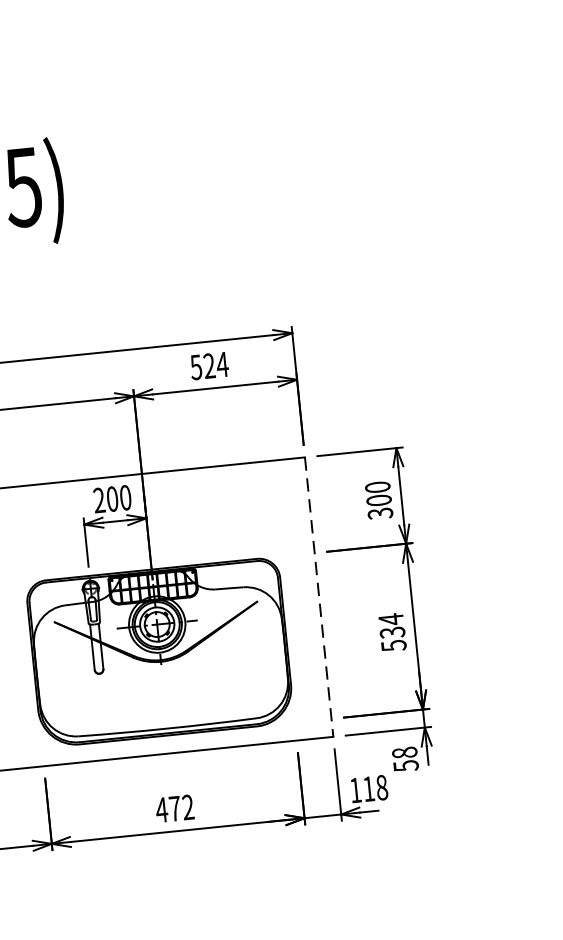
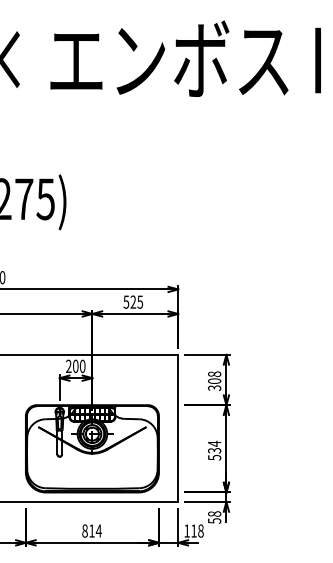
text: (222, 363) -> (140, 301), 524 -> 525
text: (377, 487) -> (214, 374), 300 -> 308
line: (319, 597) -> (178, 428), dashed -> solid
text: (174, 807) -> (91, 530), 472 -> 814

